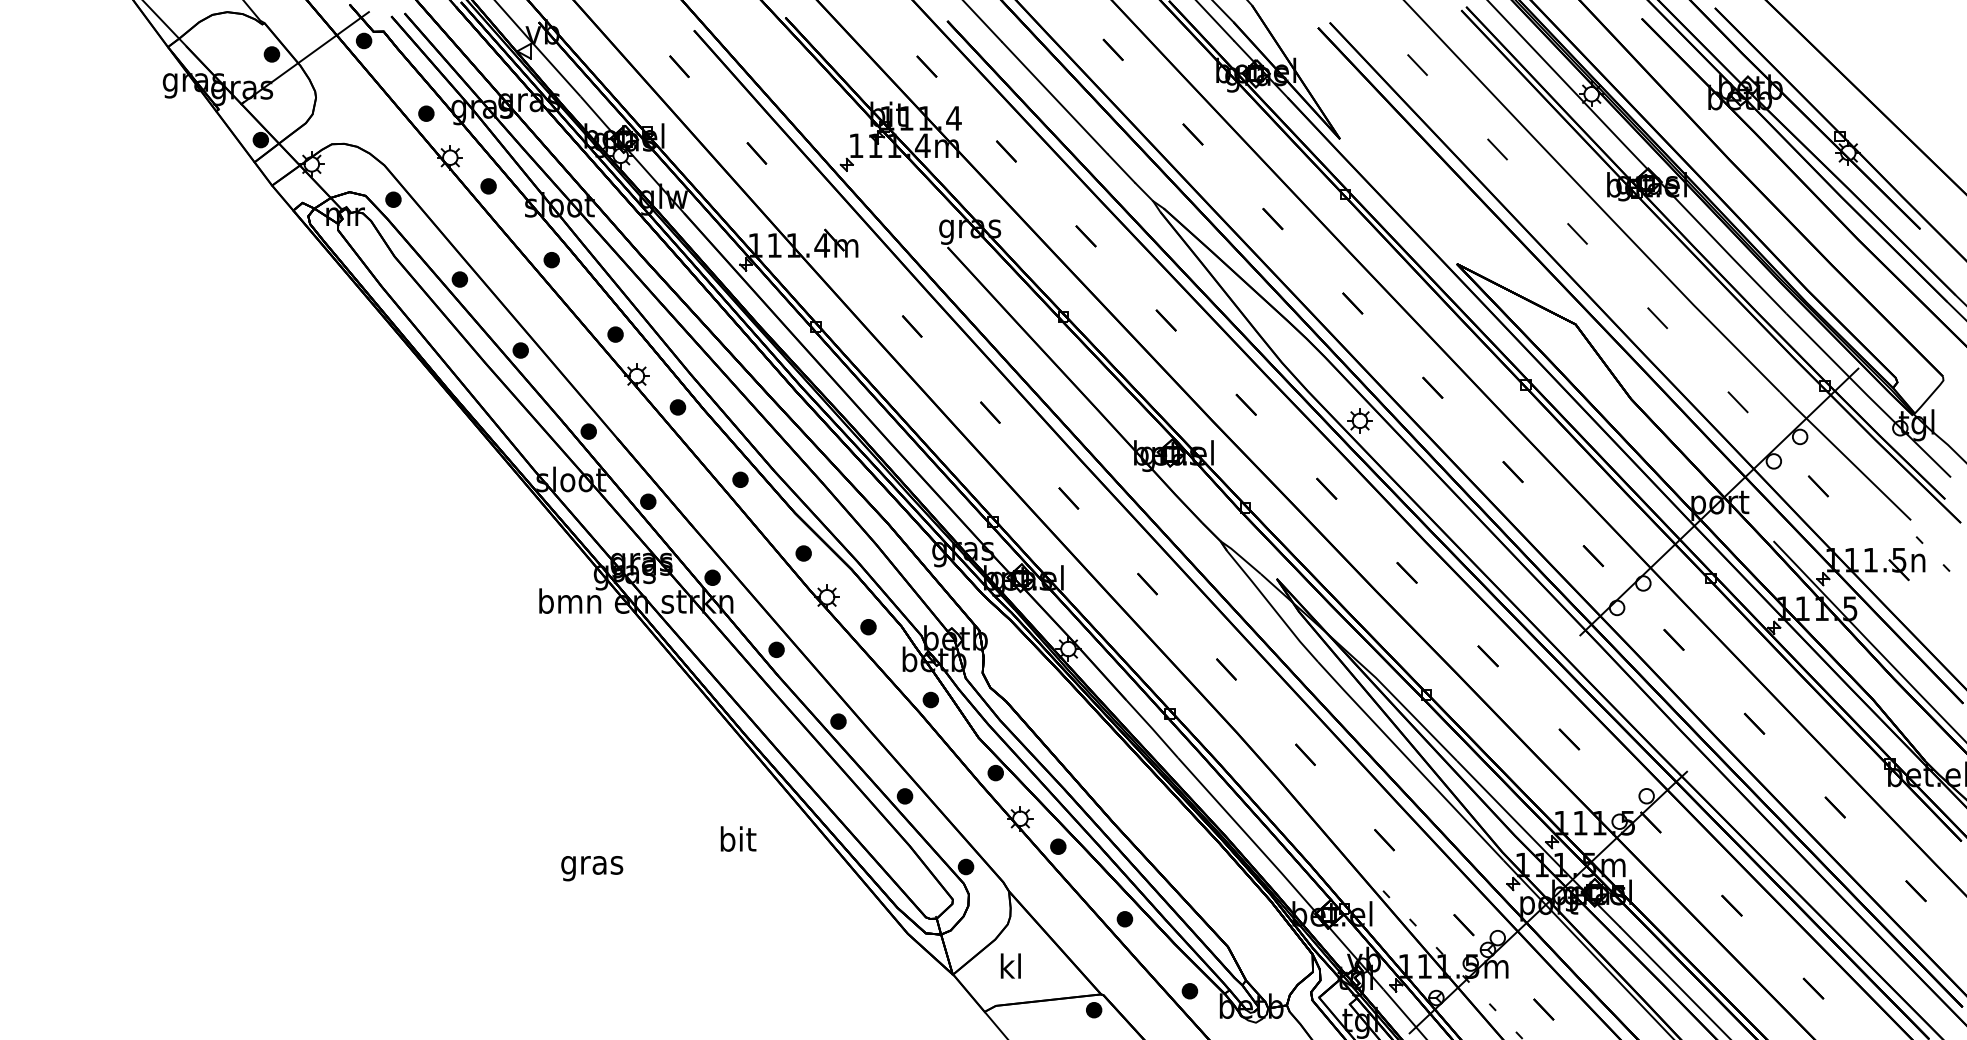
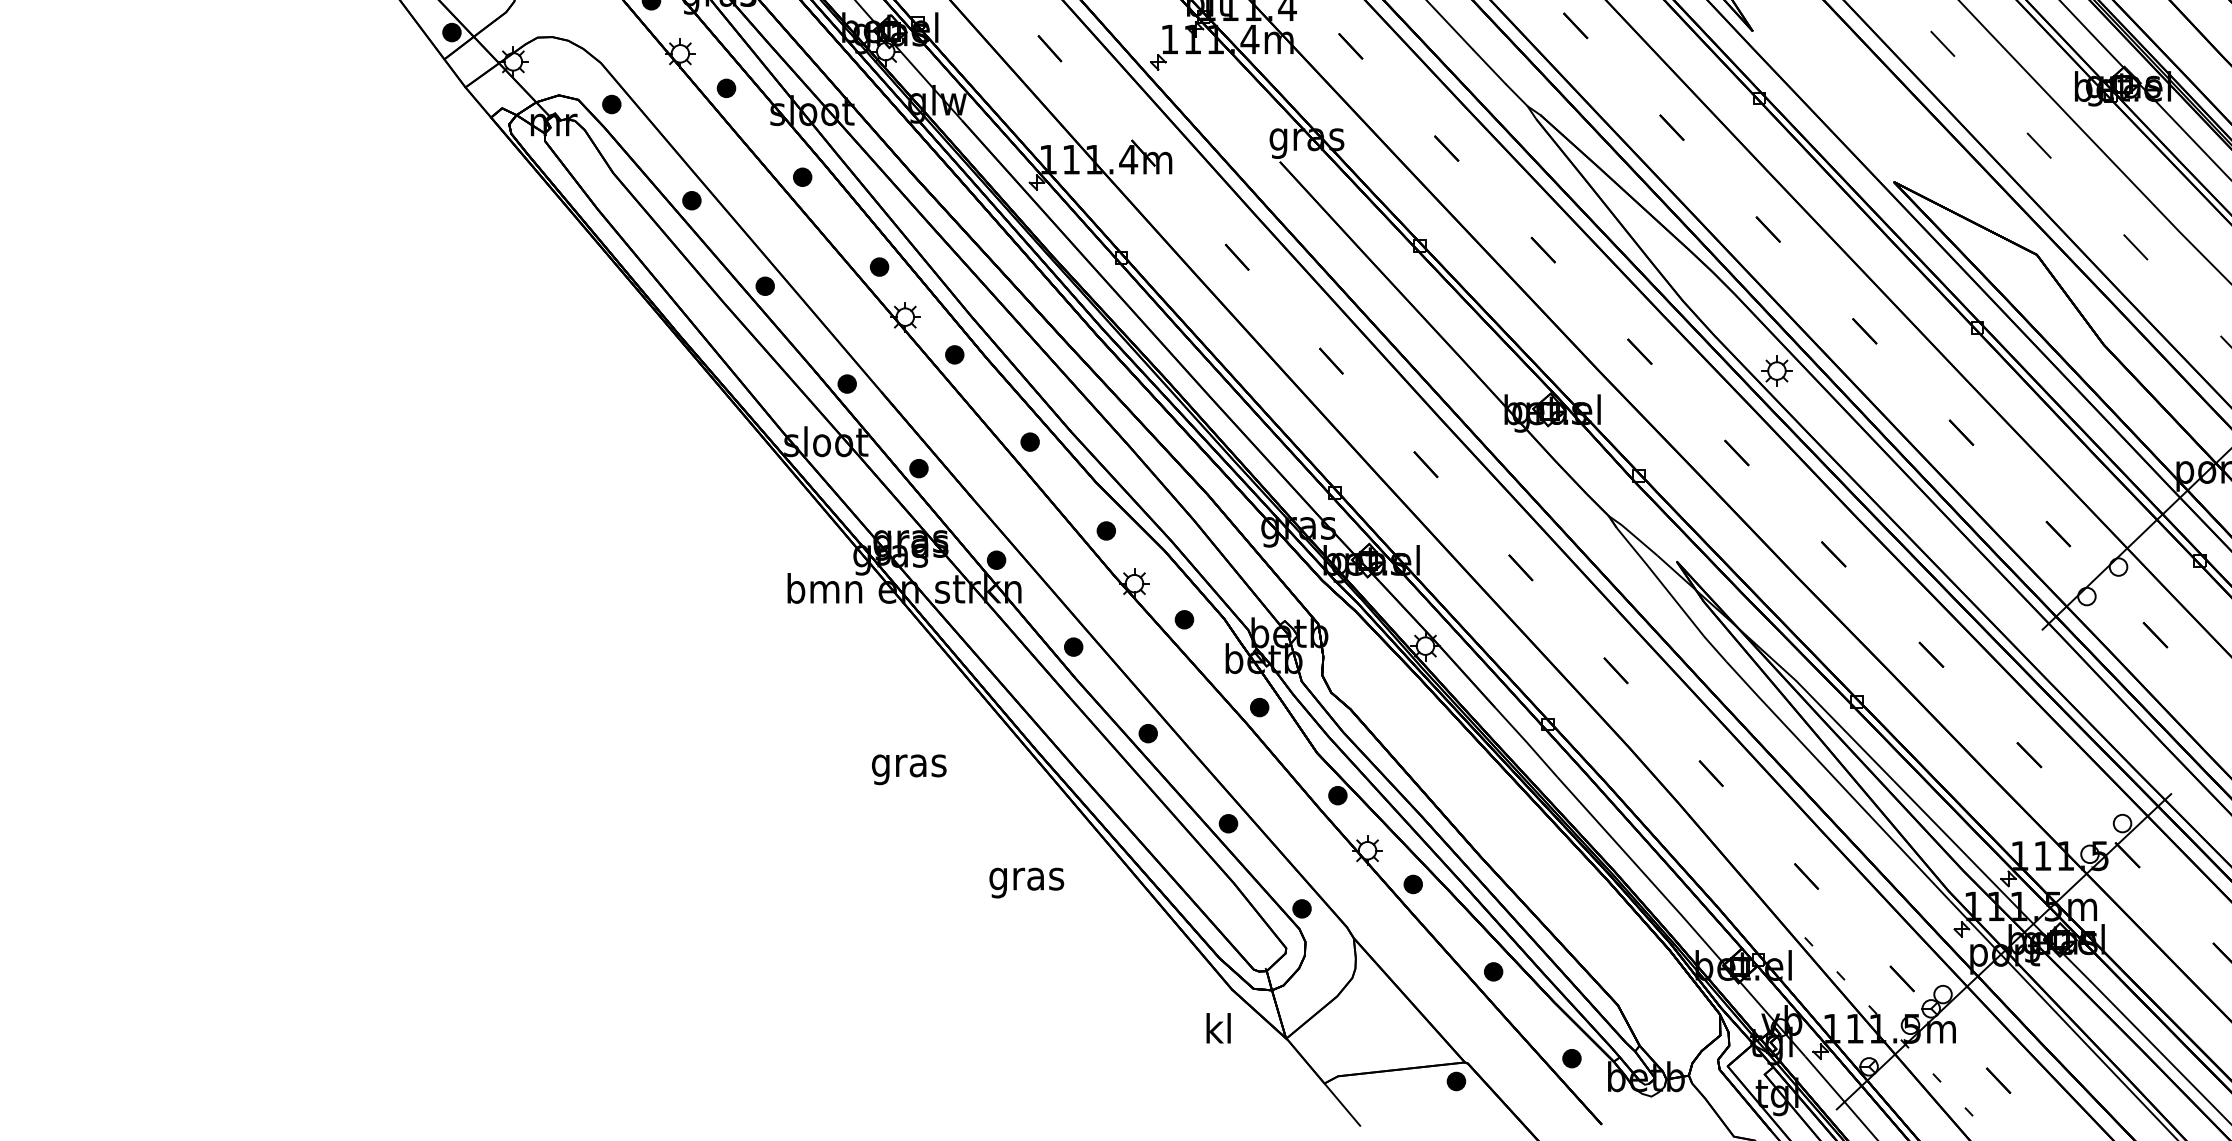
text: (737, 842) -> (1026, 879), bit -> gras
text: (592, 868) -> (909, 769), moved
text: (1010, 965) -> (1218, 1027), moved

